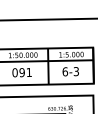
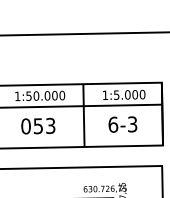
text: (25, 72) -> (44, 125), 091 -> 053

